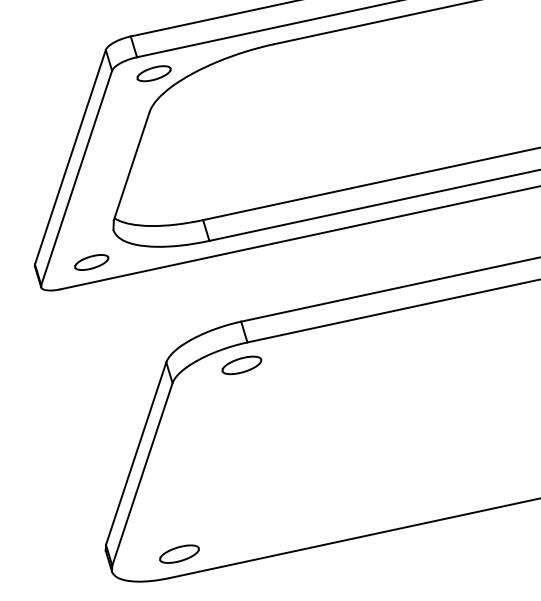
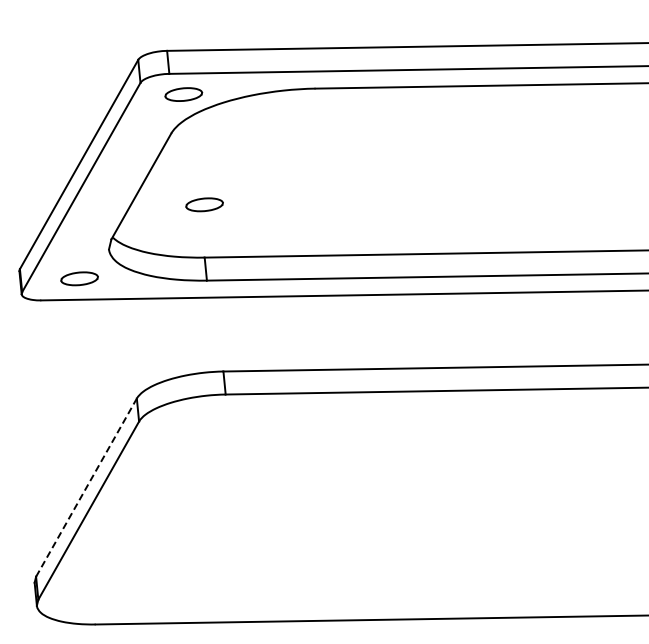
part: (193, 171) -> (204, 204), added
part: (241, 364) -> (214, 416), removed
line: (136, 453) -> (86, 487), solid -> dashed
part: (179, 554) -> (110, 601), removed

